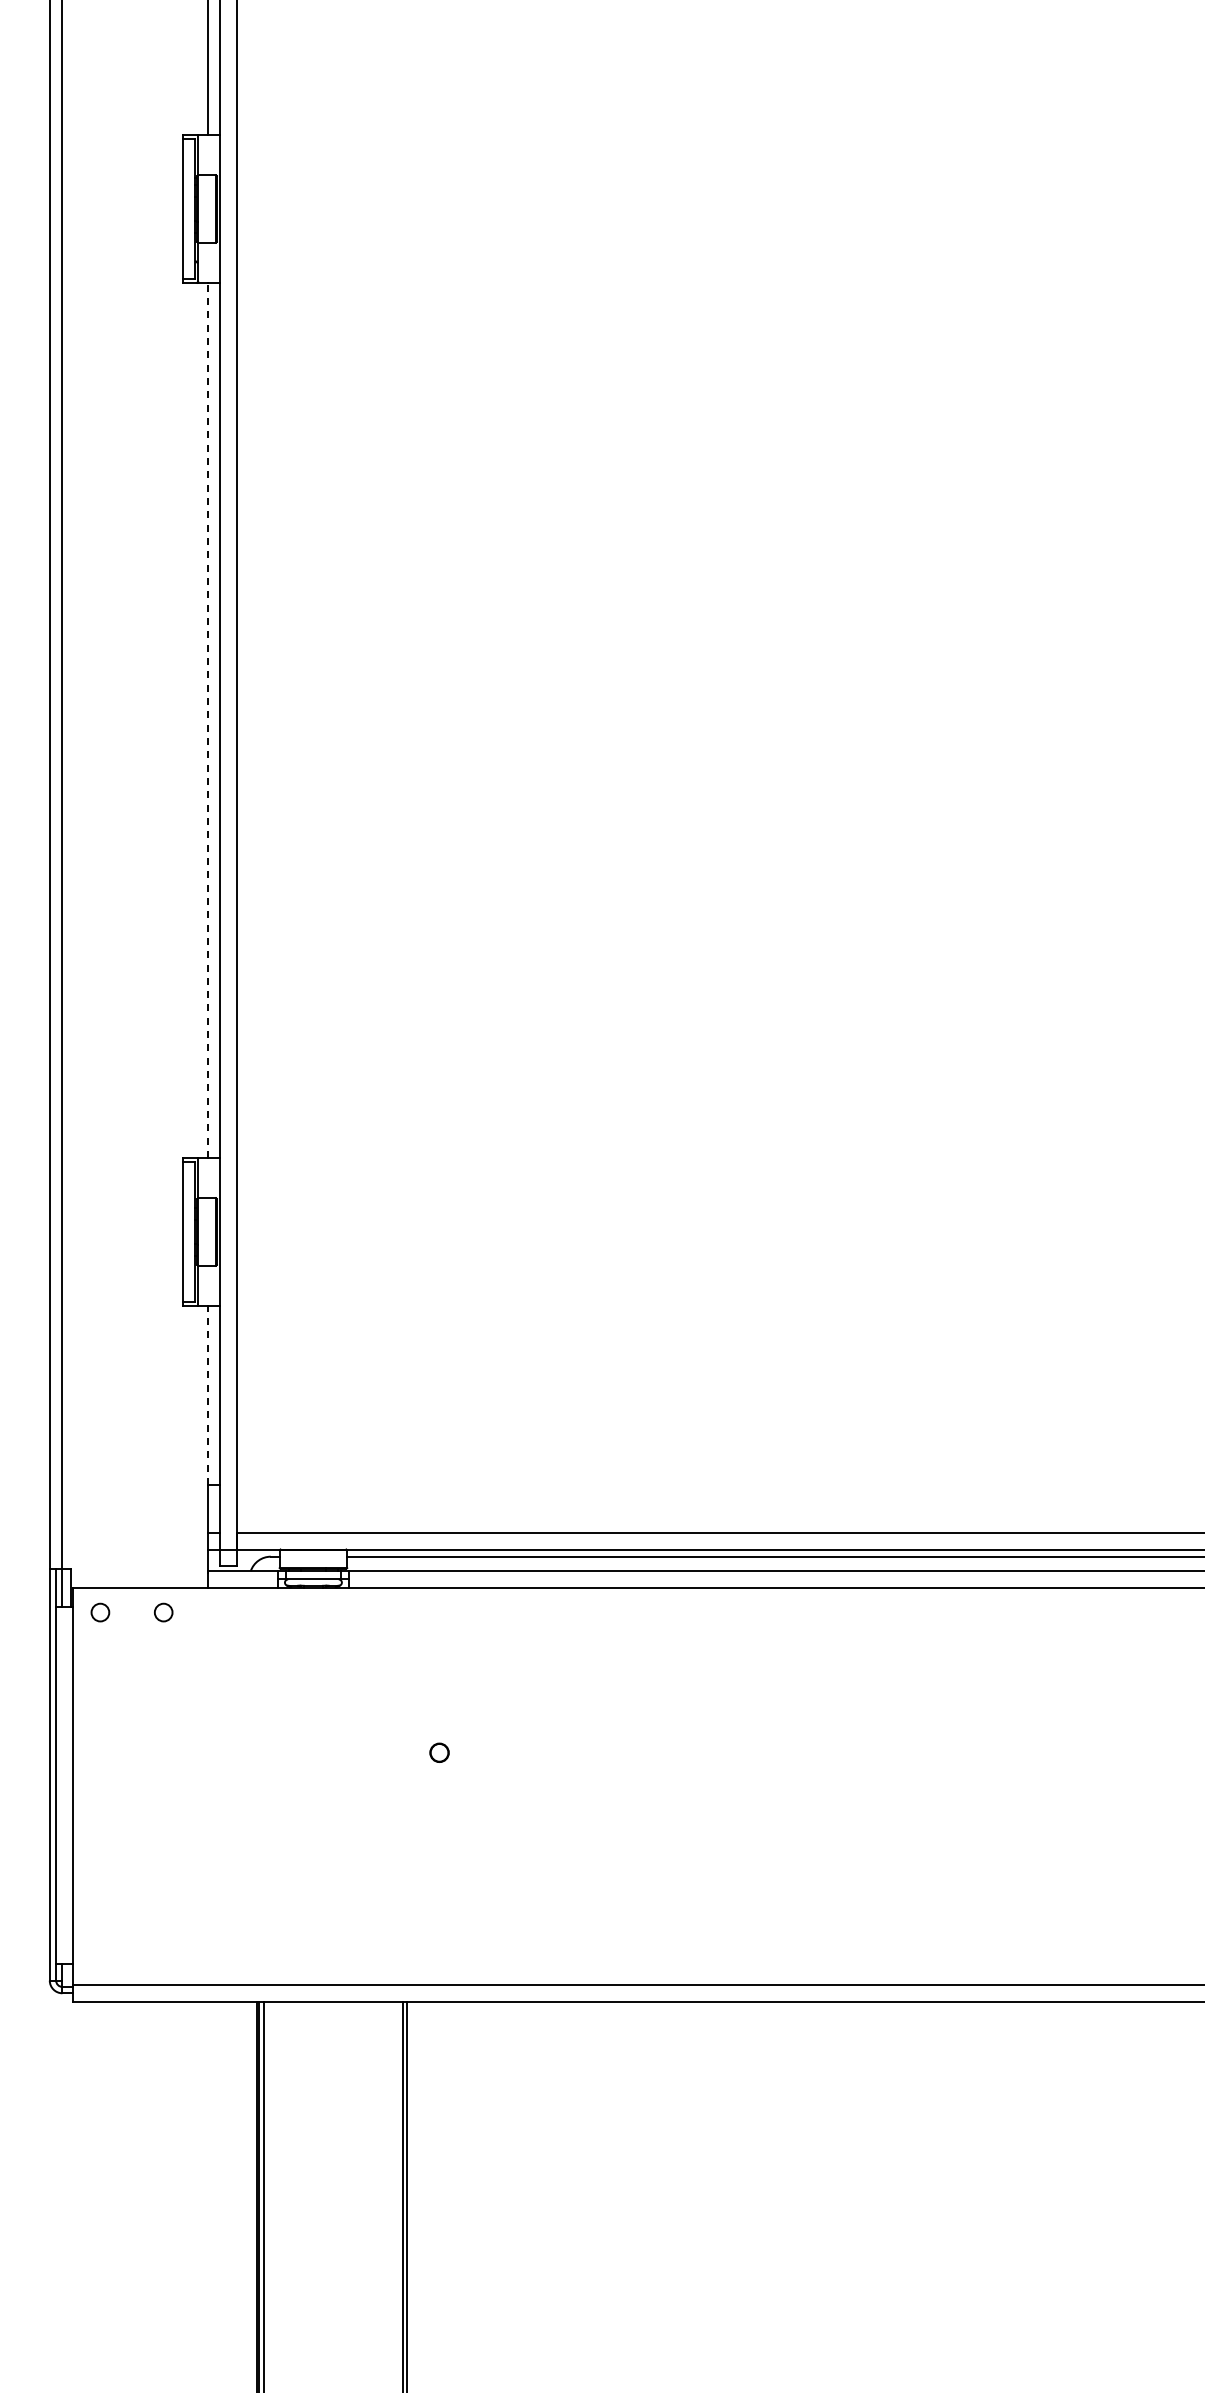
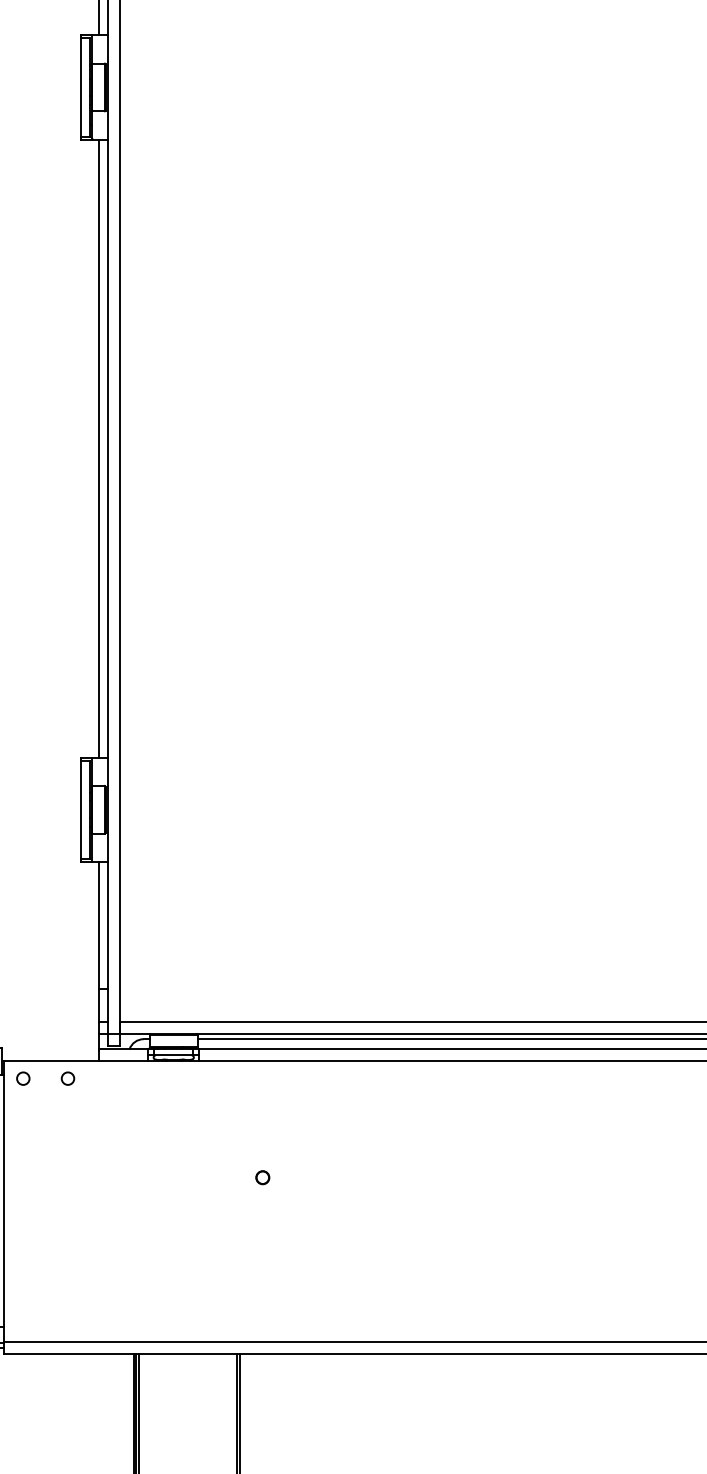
line: (207, 720) -> (98, 448), dashed -> solid
line: (207, 1395) -> (98, 925), dashed -> solid

